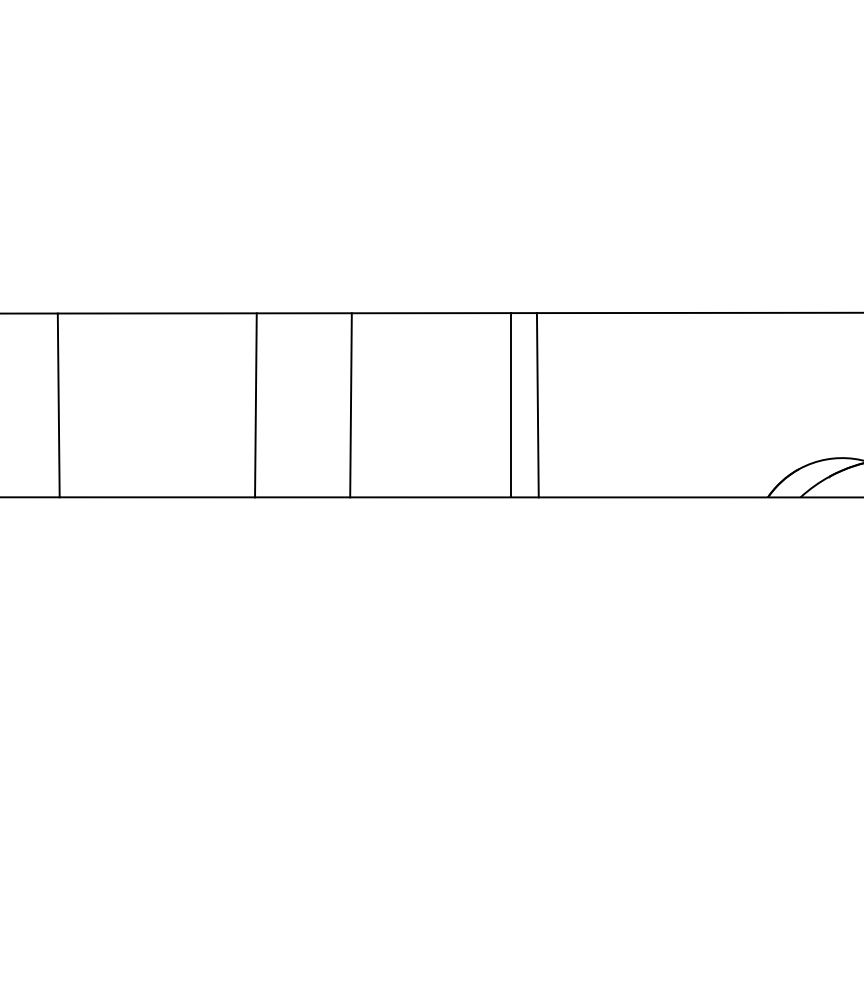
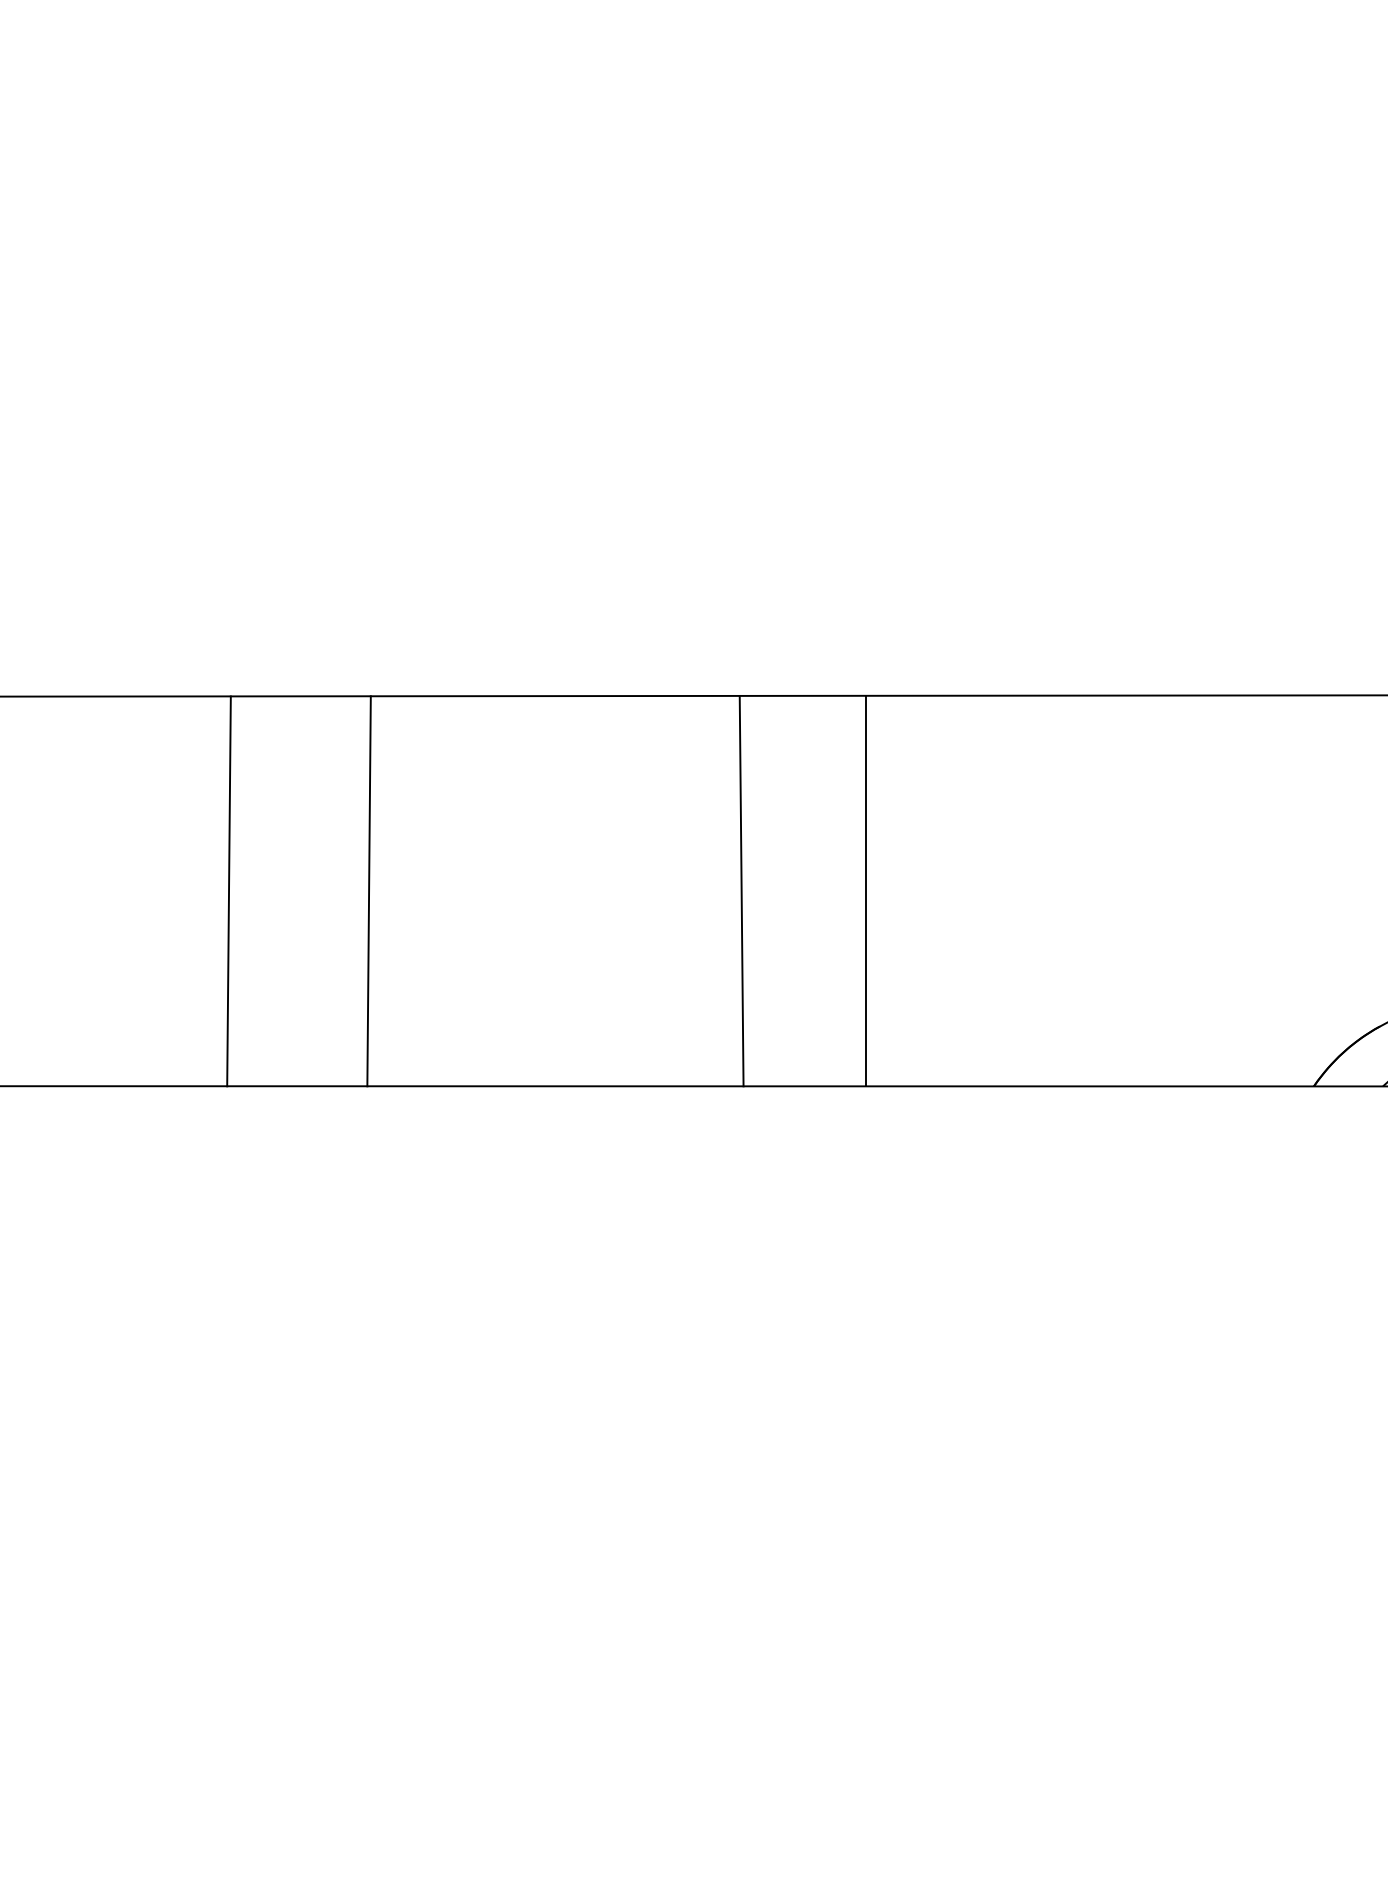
line: (350, 405) -> (367, 891), moved
line: (511, 405) -> (865, 891), moved
line: (537, 405) -> (740, 891), moved

